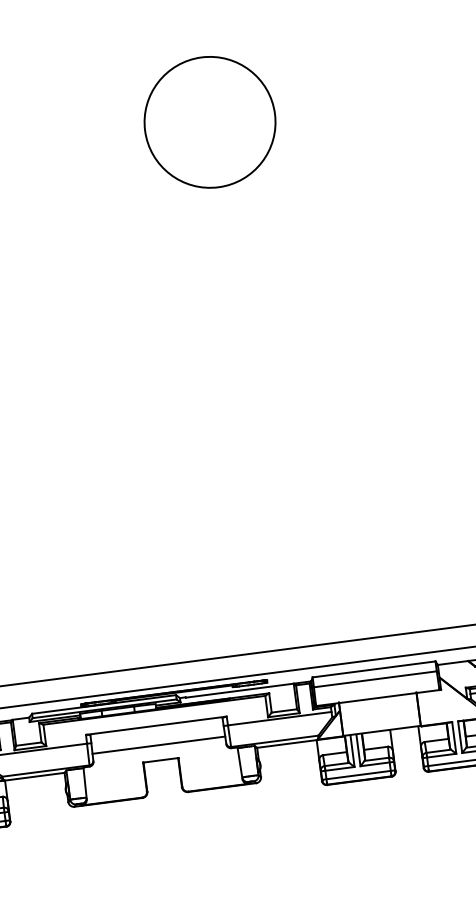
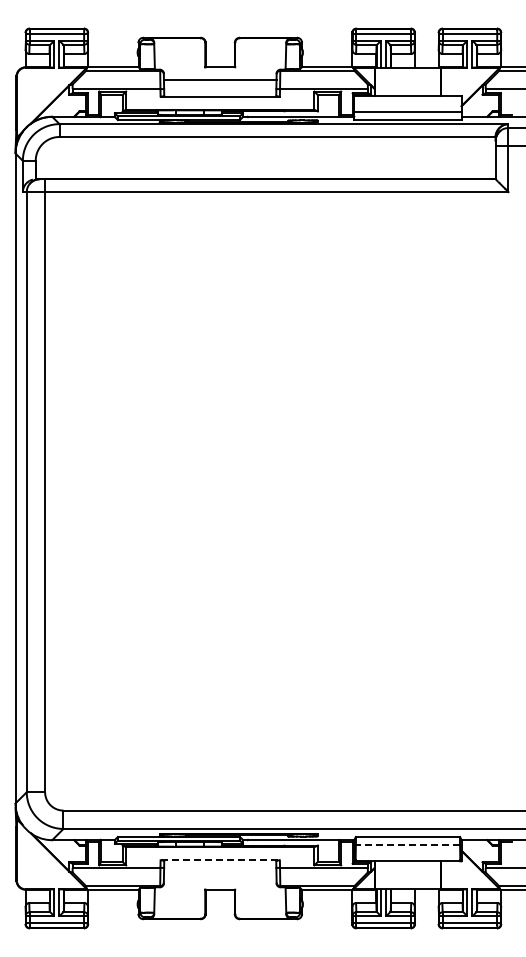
circle: (210, 121) -> (330, 362), removed
line: (374, 679) -> (407, 845), solid -> dashed
line: (156, 725) -> (220, 860), solid -> dashed
line: (157, 744) -> (219, 876), removed

